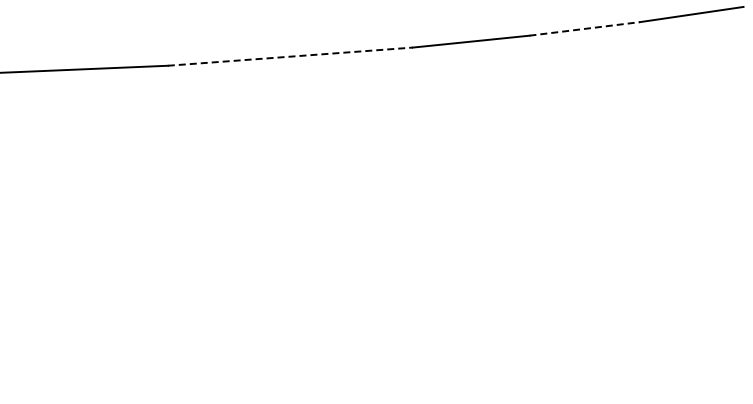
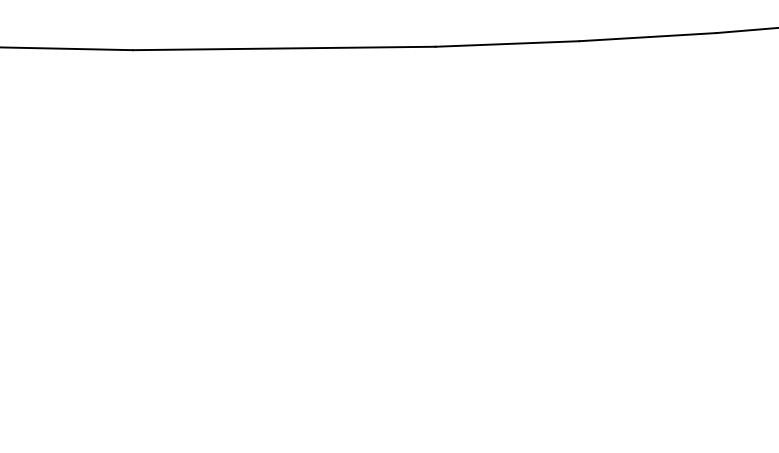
line: (584, 28) -> (647, 36), dashed -> solid
line: (290, 56) -> (284, 48), dashed -> solid

